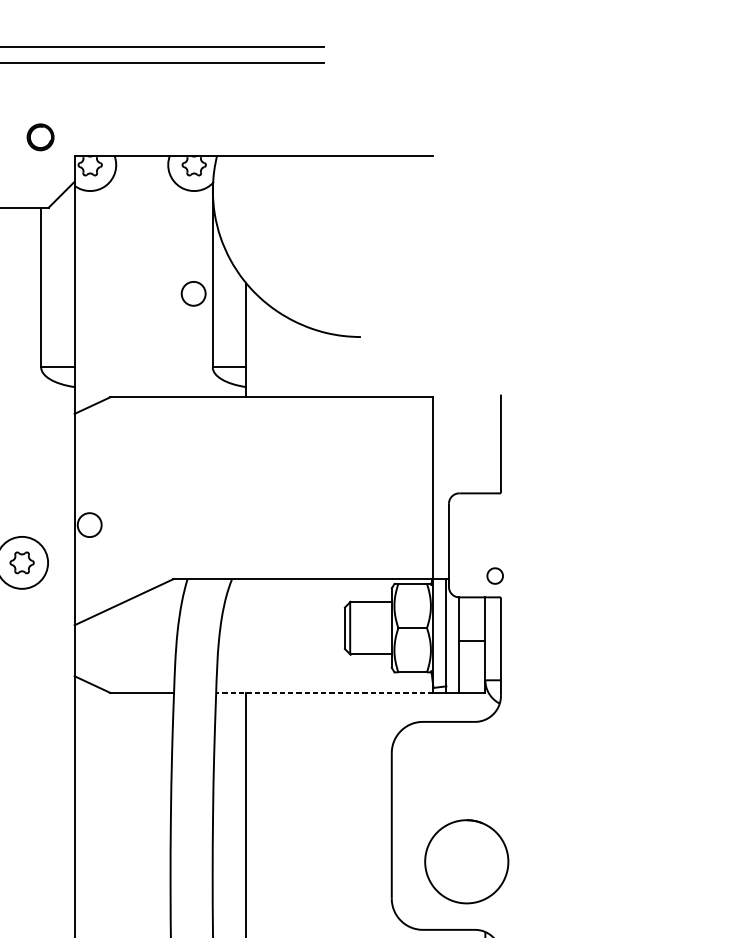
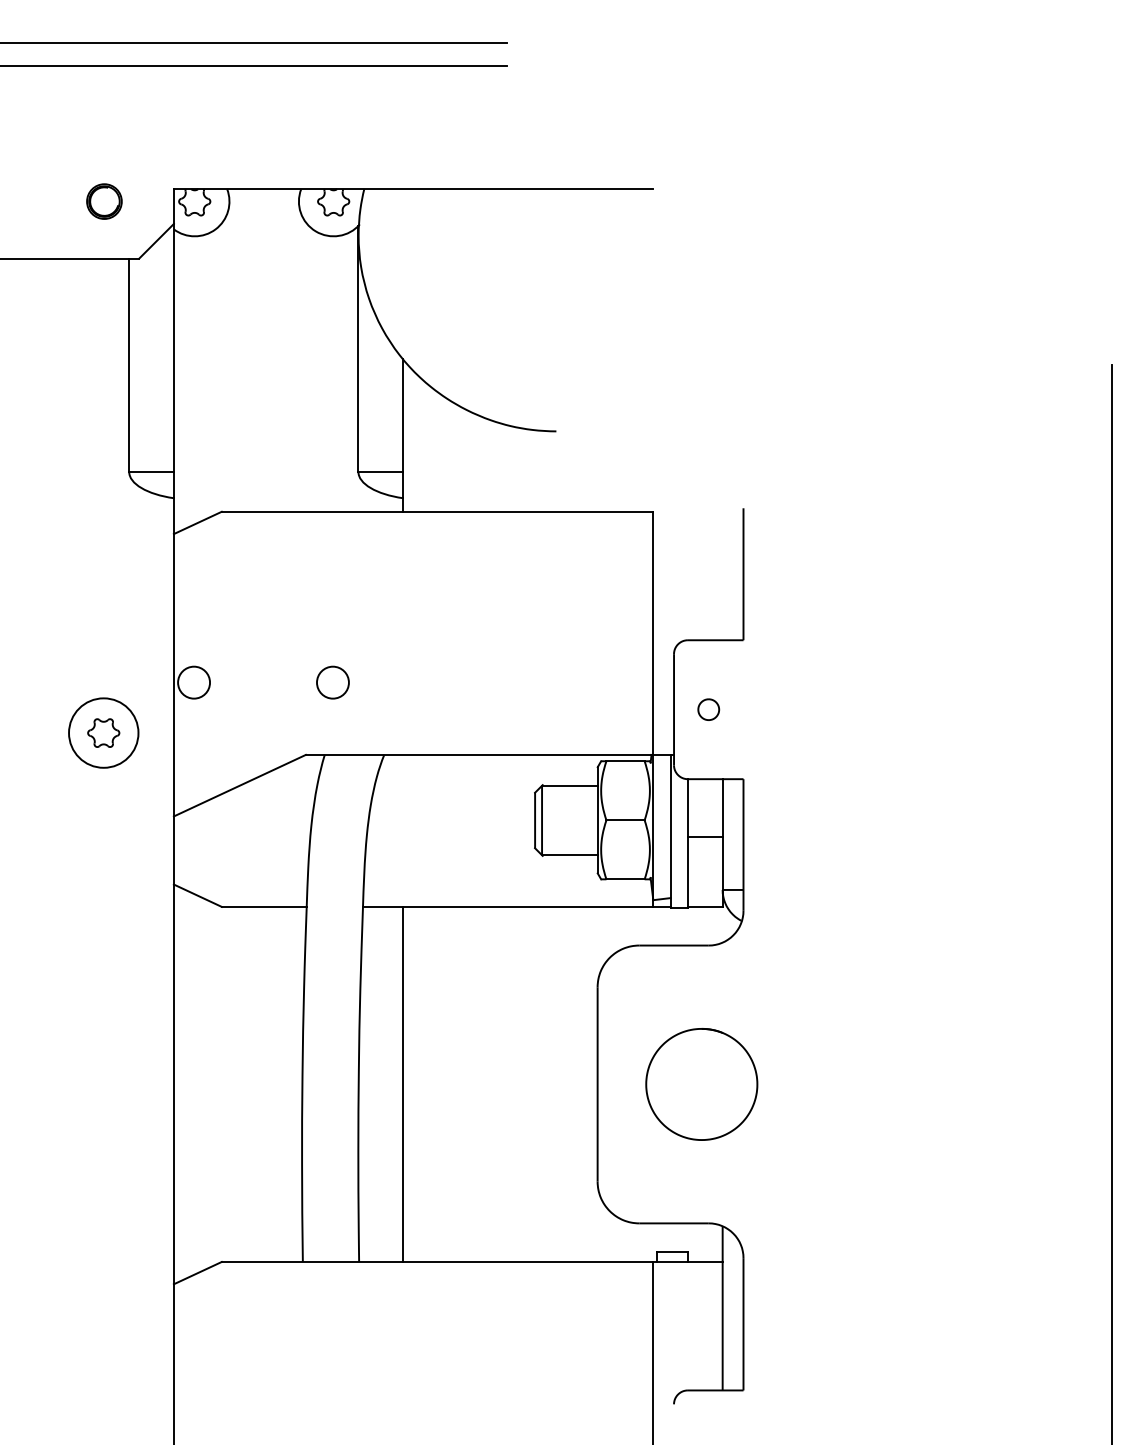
part: (40, 137) -> (104, 201), moved
circle: (193, 293) -> (332, 682), moved
part: (494, 575) -> (708, 709), moved
line: (324, 692) -> (507, 906), dashed -> solid
part: (466, 861) -> (701, 1084), moved

